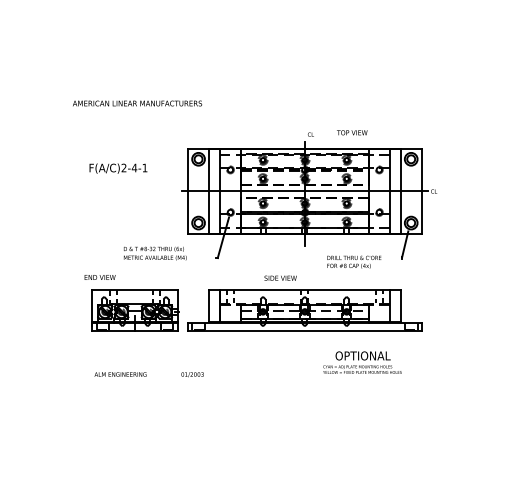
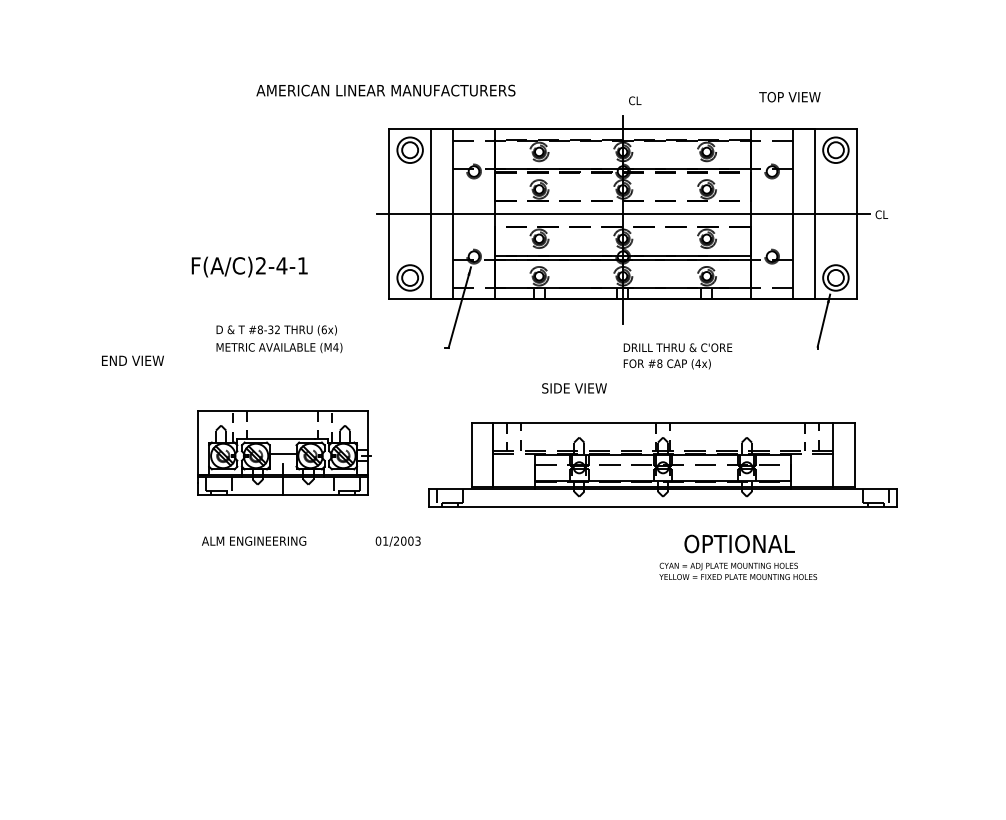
text: (137, 103) -> (385, 90), moved
text: (352, 132) -> (790, 96), moved
text: (118, 168) -> (249, 266), moved
text: (155, 253) -> (279, 338), moved
text: (354, 261) -> (678, 354), moved
text: (99, 277) -> (131, 360), moved
part: (304, 310) -> (662, 465), moved
text: (148, 374) -> (309, 541), moved

